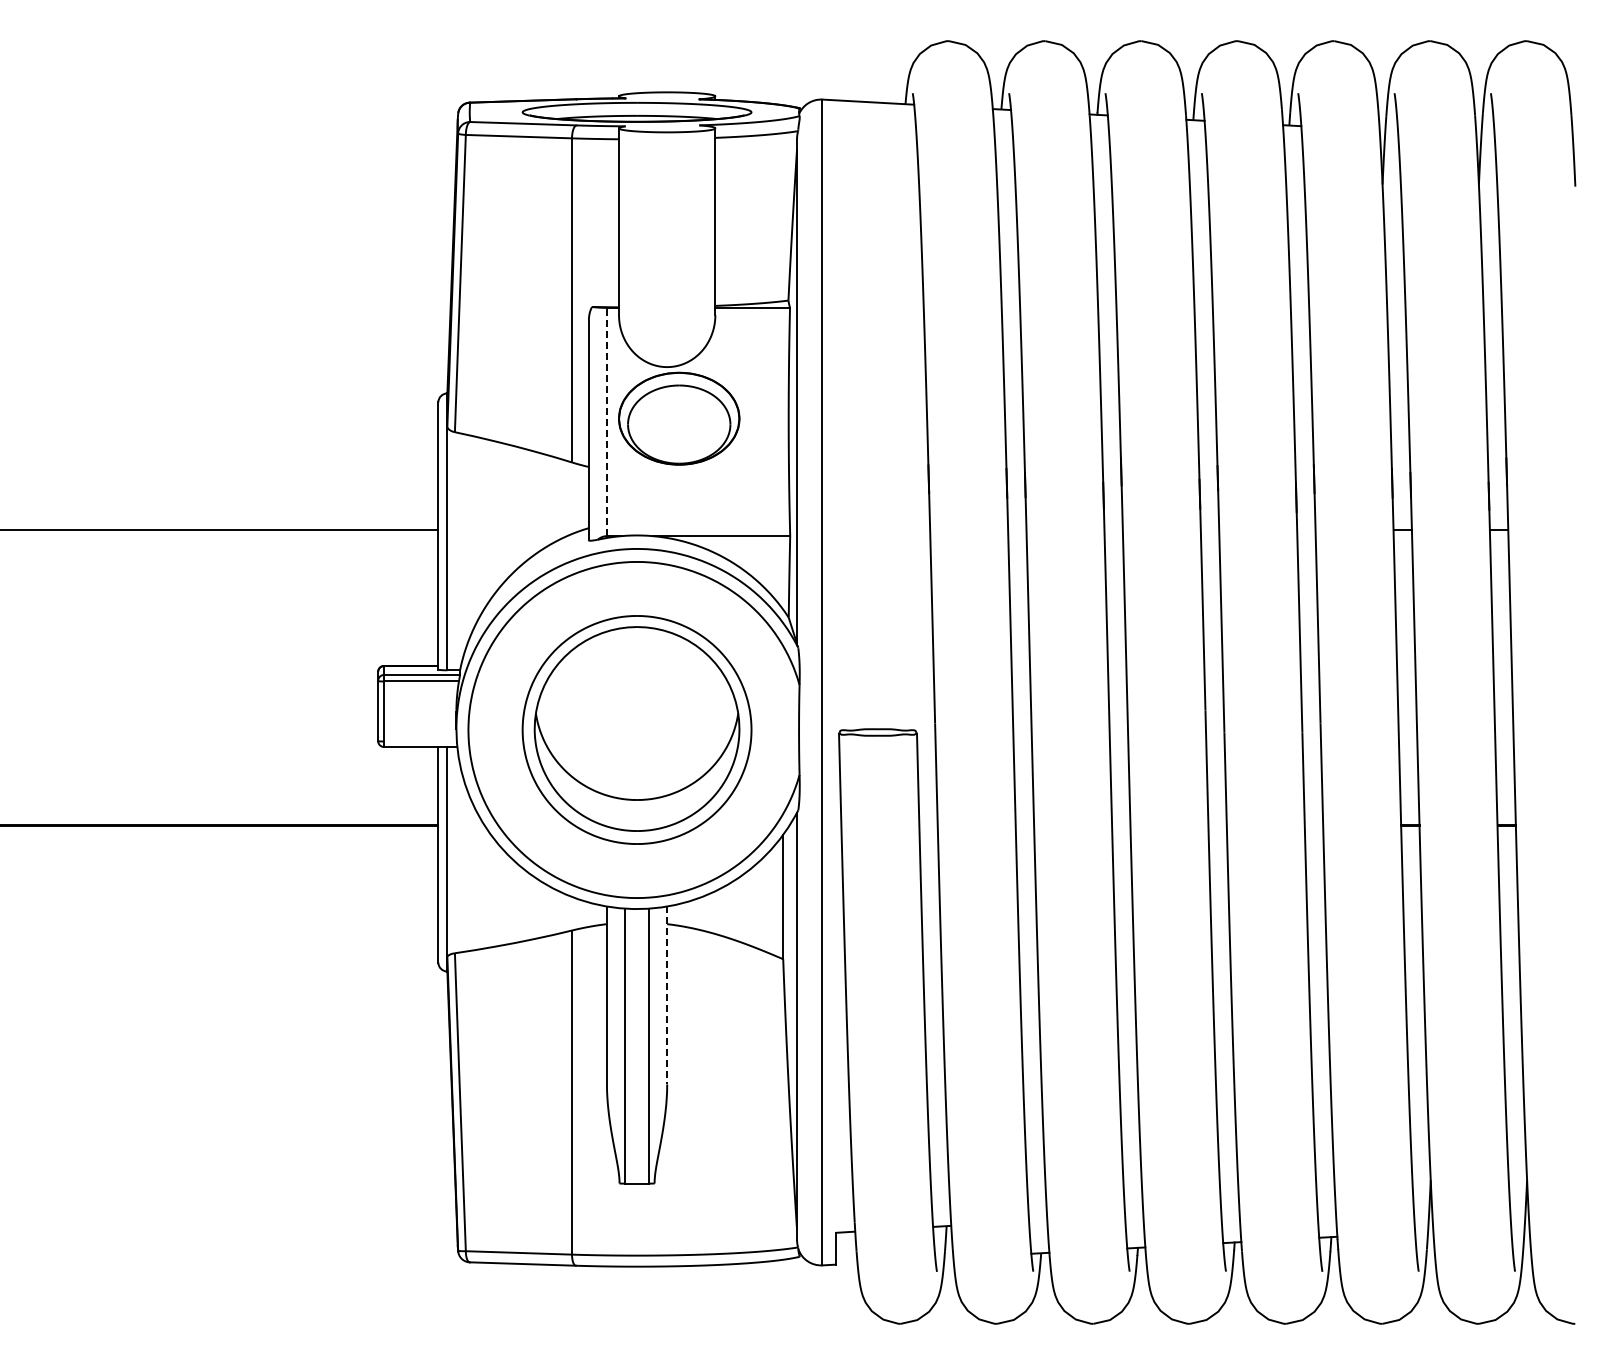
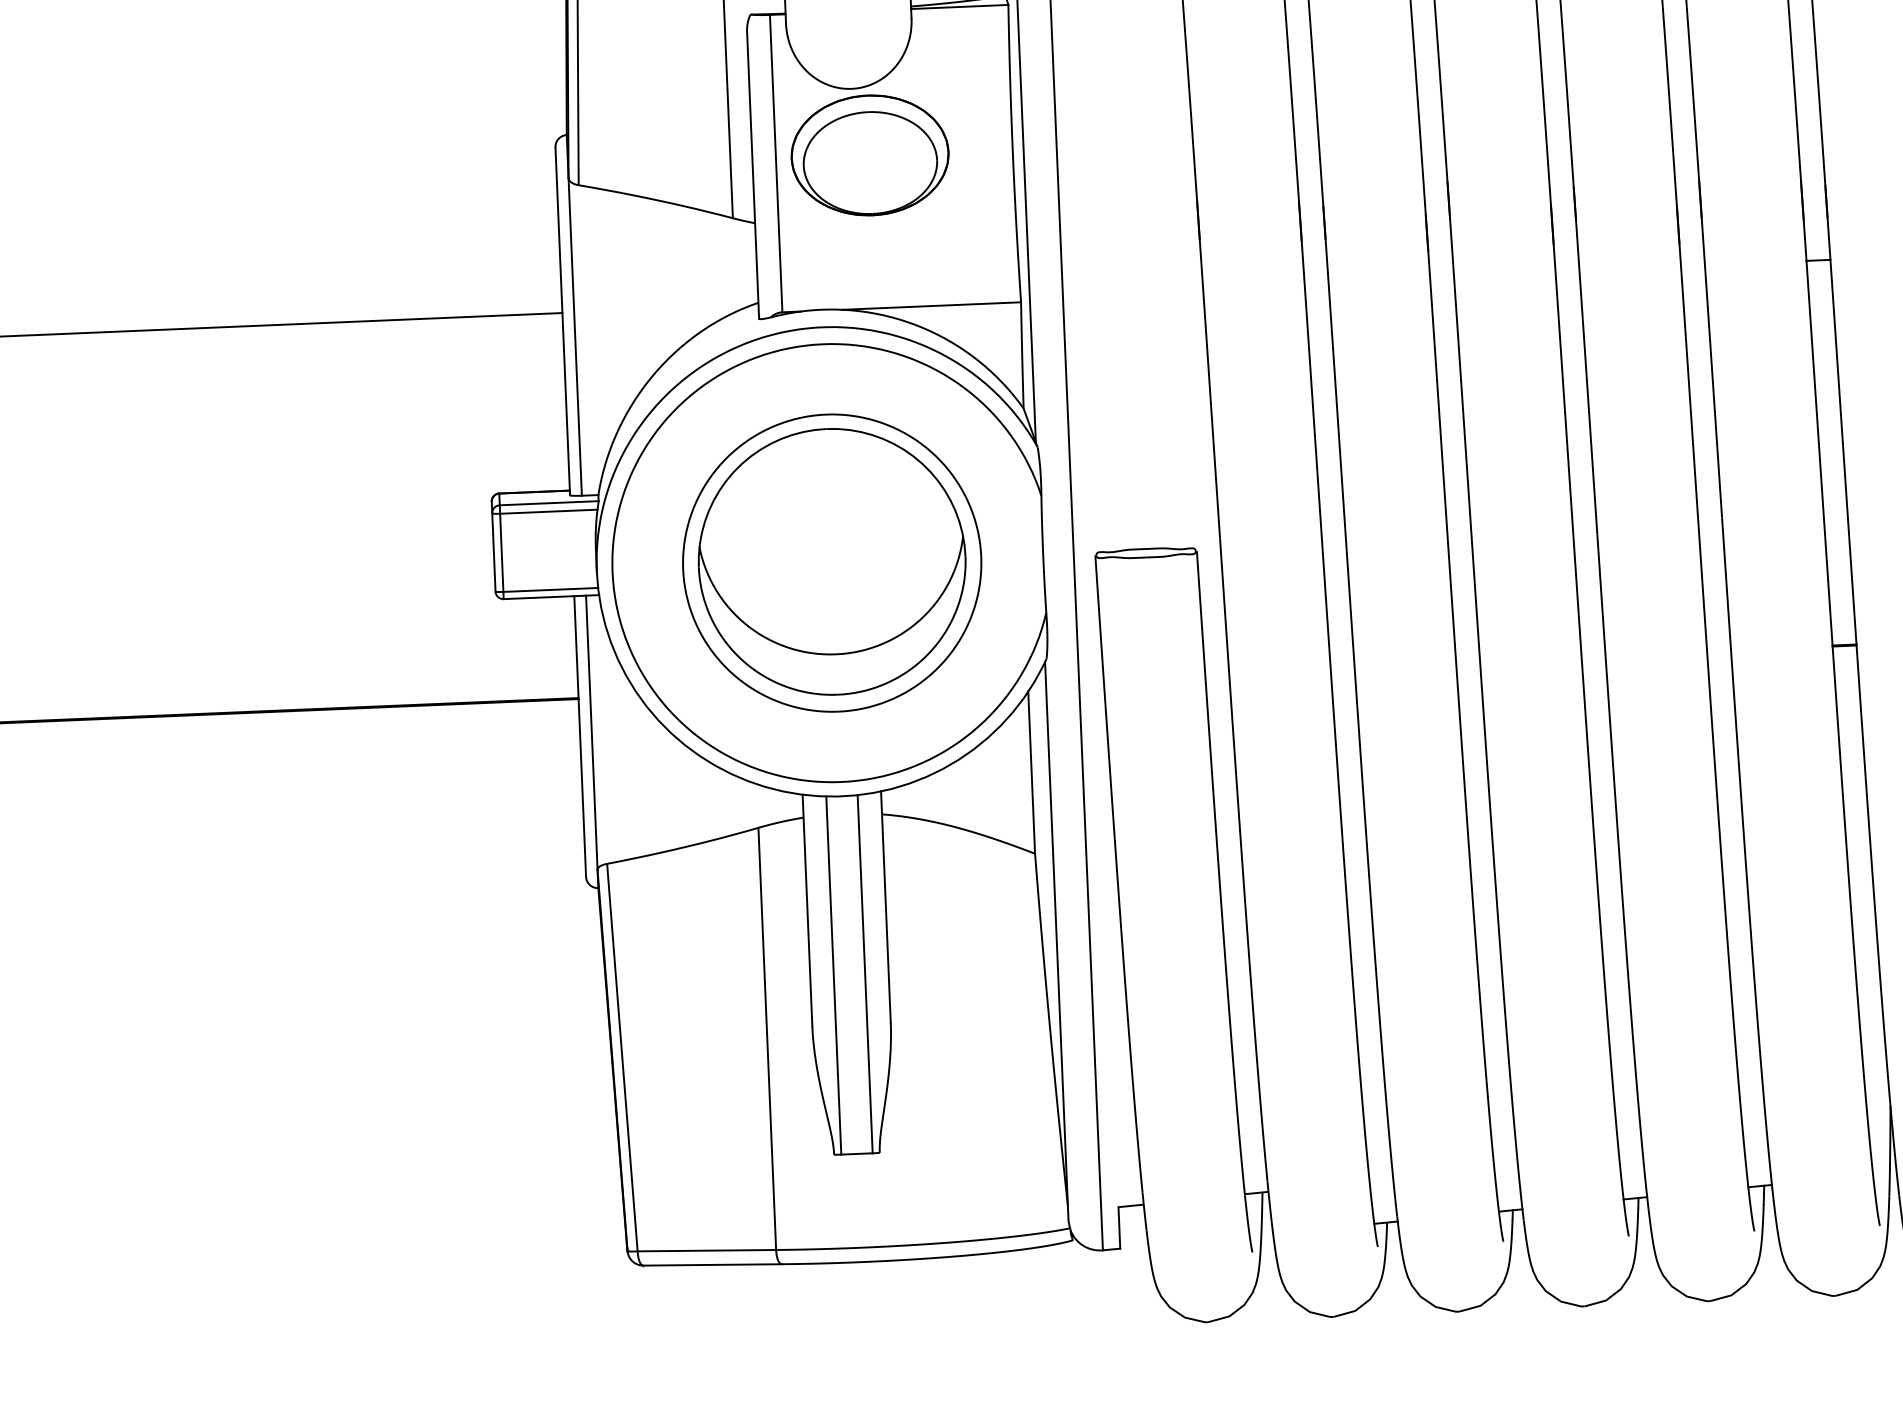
line: (606, 421) -> (775, 162), dashed -> solid
line: (420, 741) -> (550, 589), added
line: (667, 995) -> (886, 907), dashed -> solid

